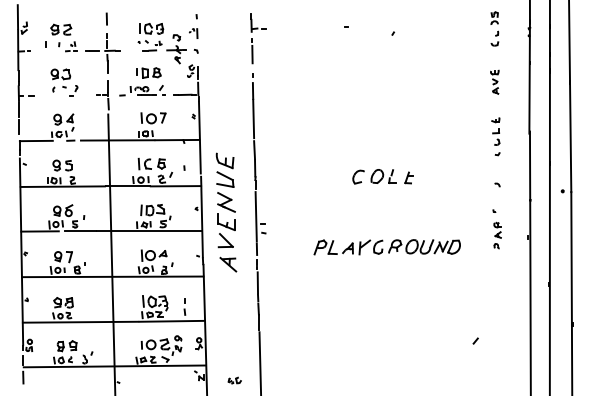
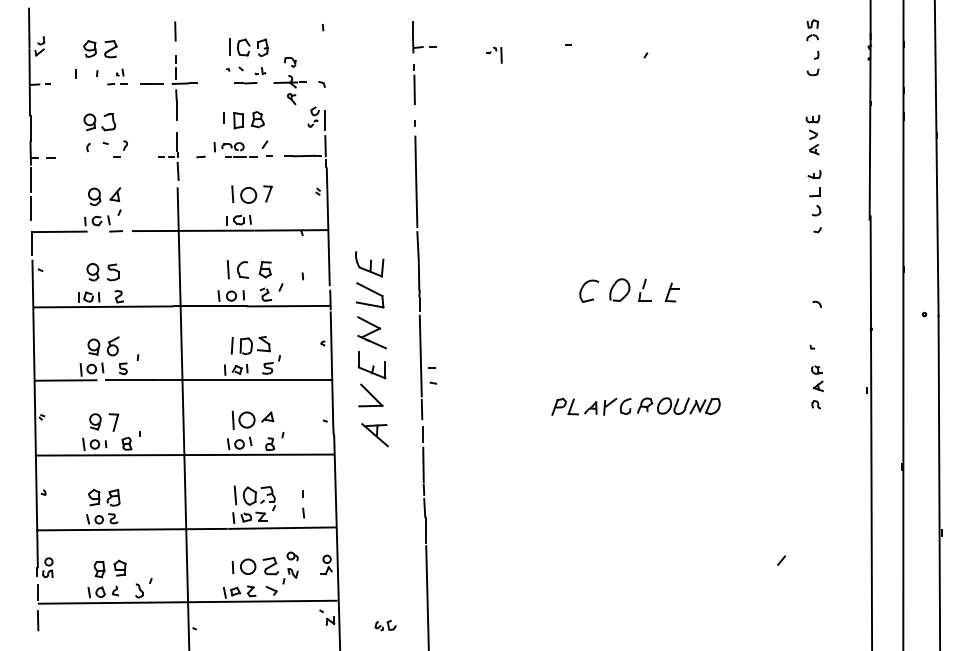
part: (193, 33) -> (495, 55), moved
part: (495, 136) -> (813, 201), moved
part: (386, 247) -> (634, 406), size x0.7

